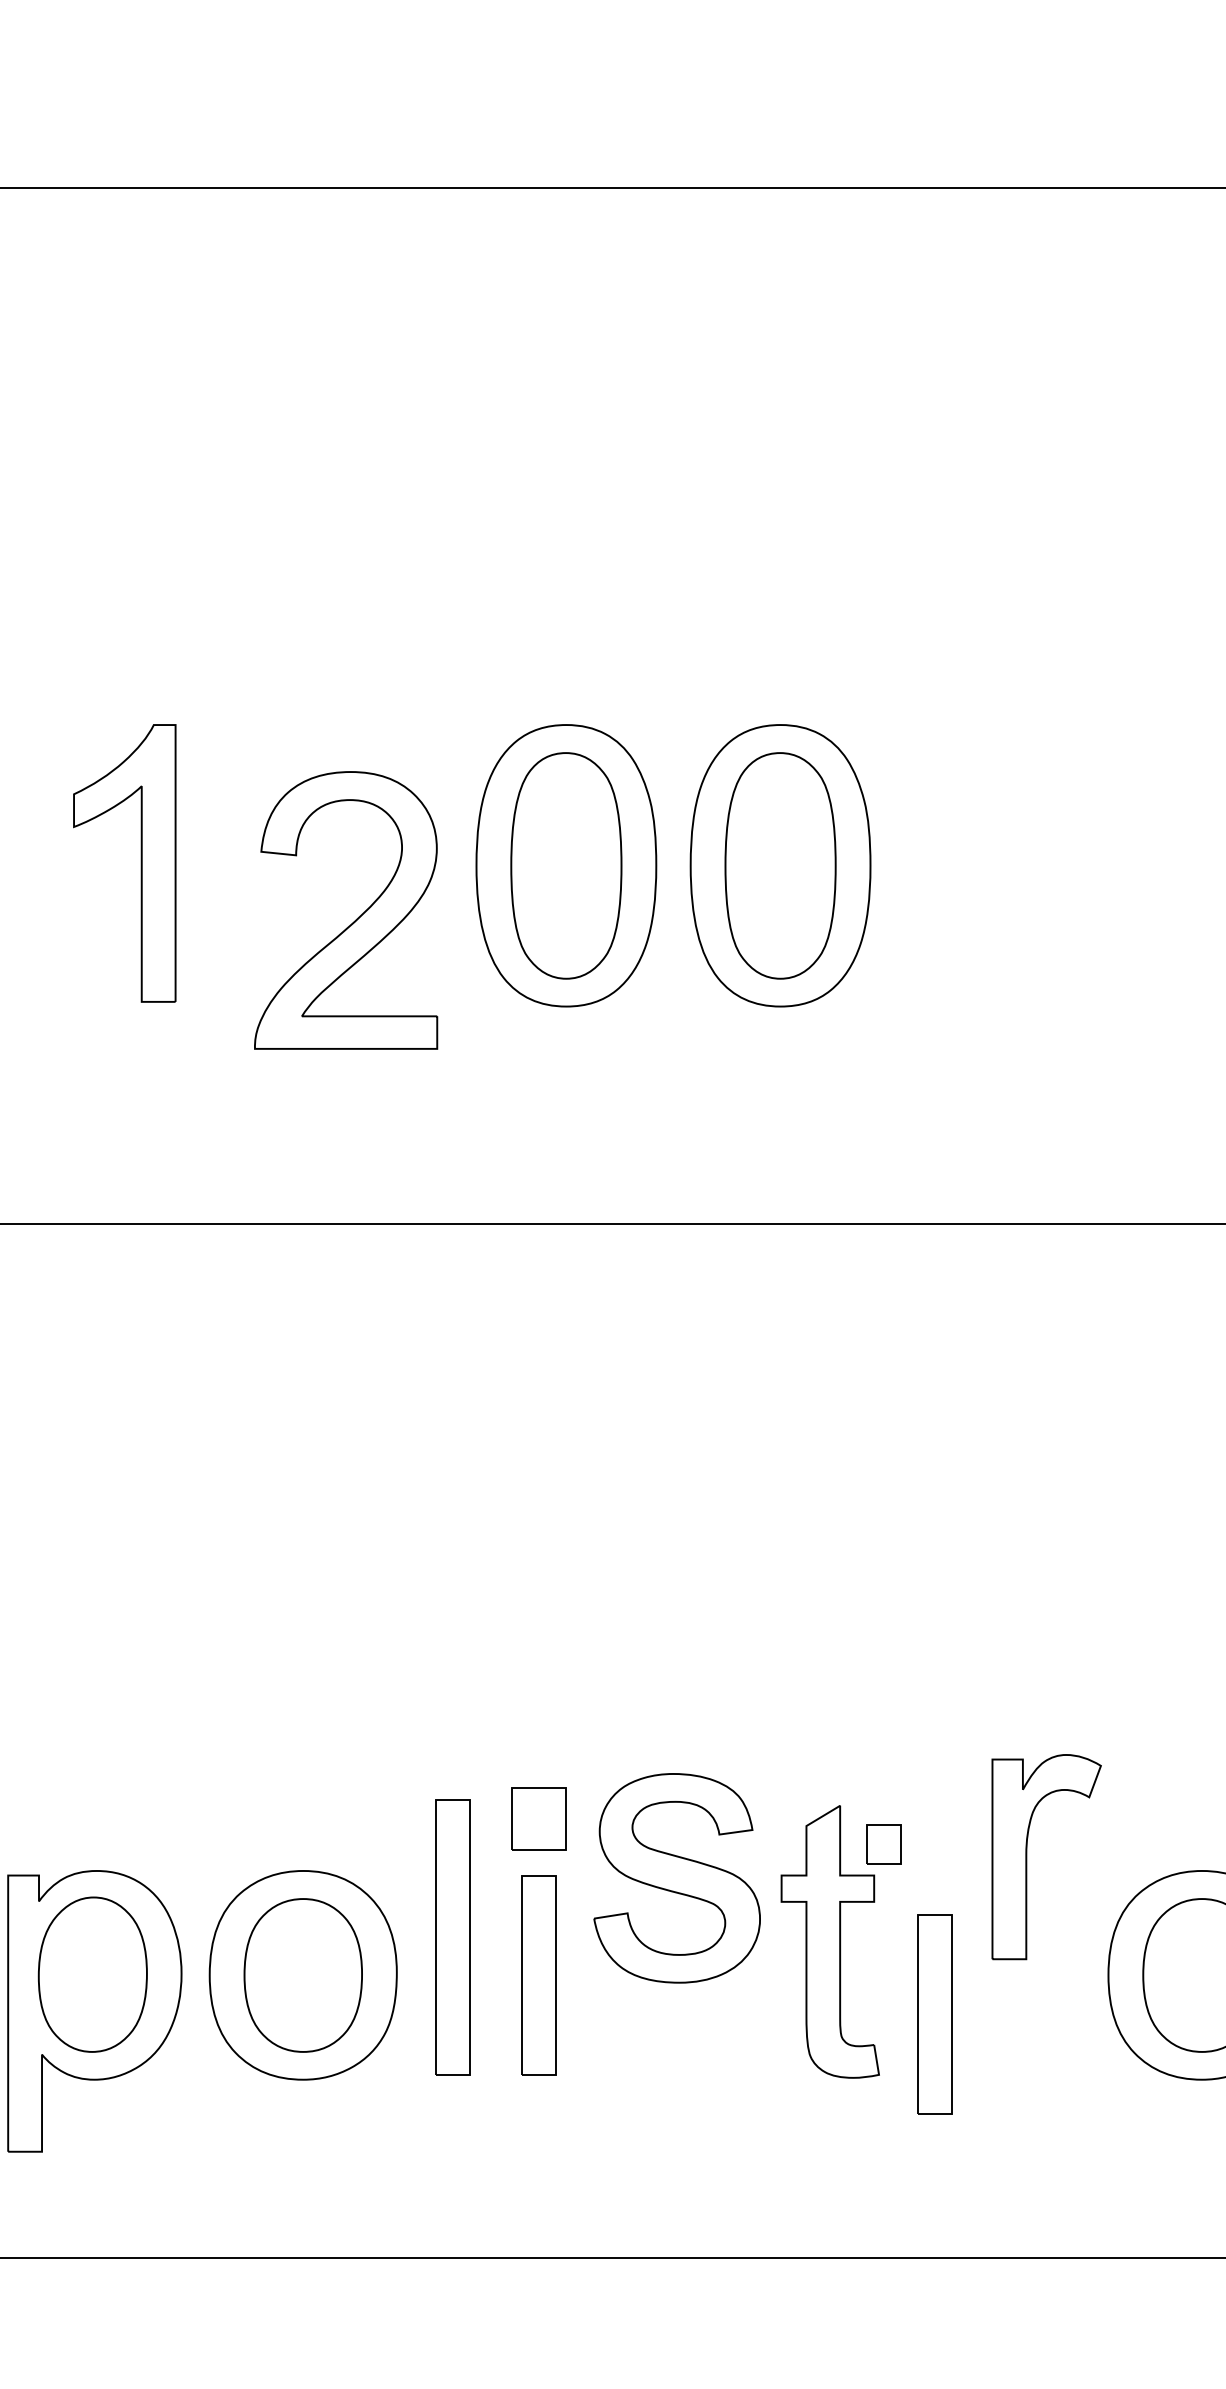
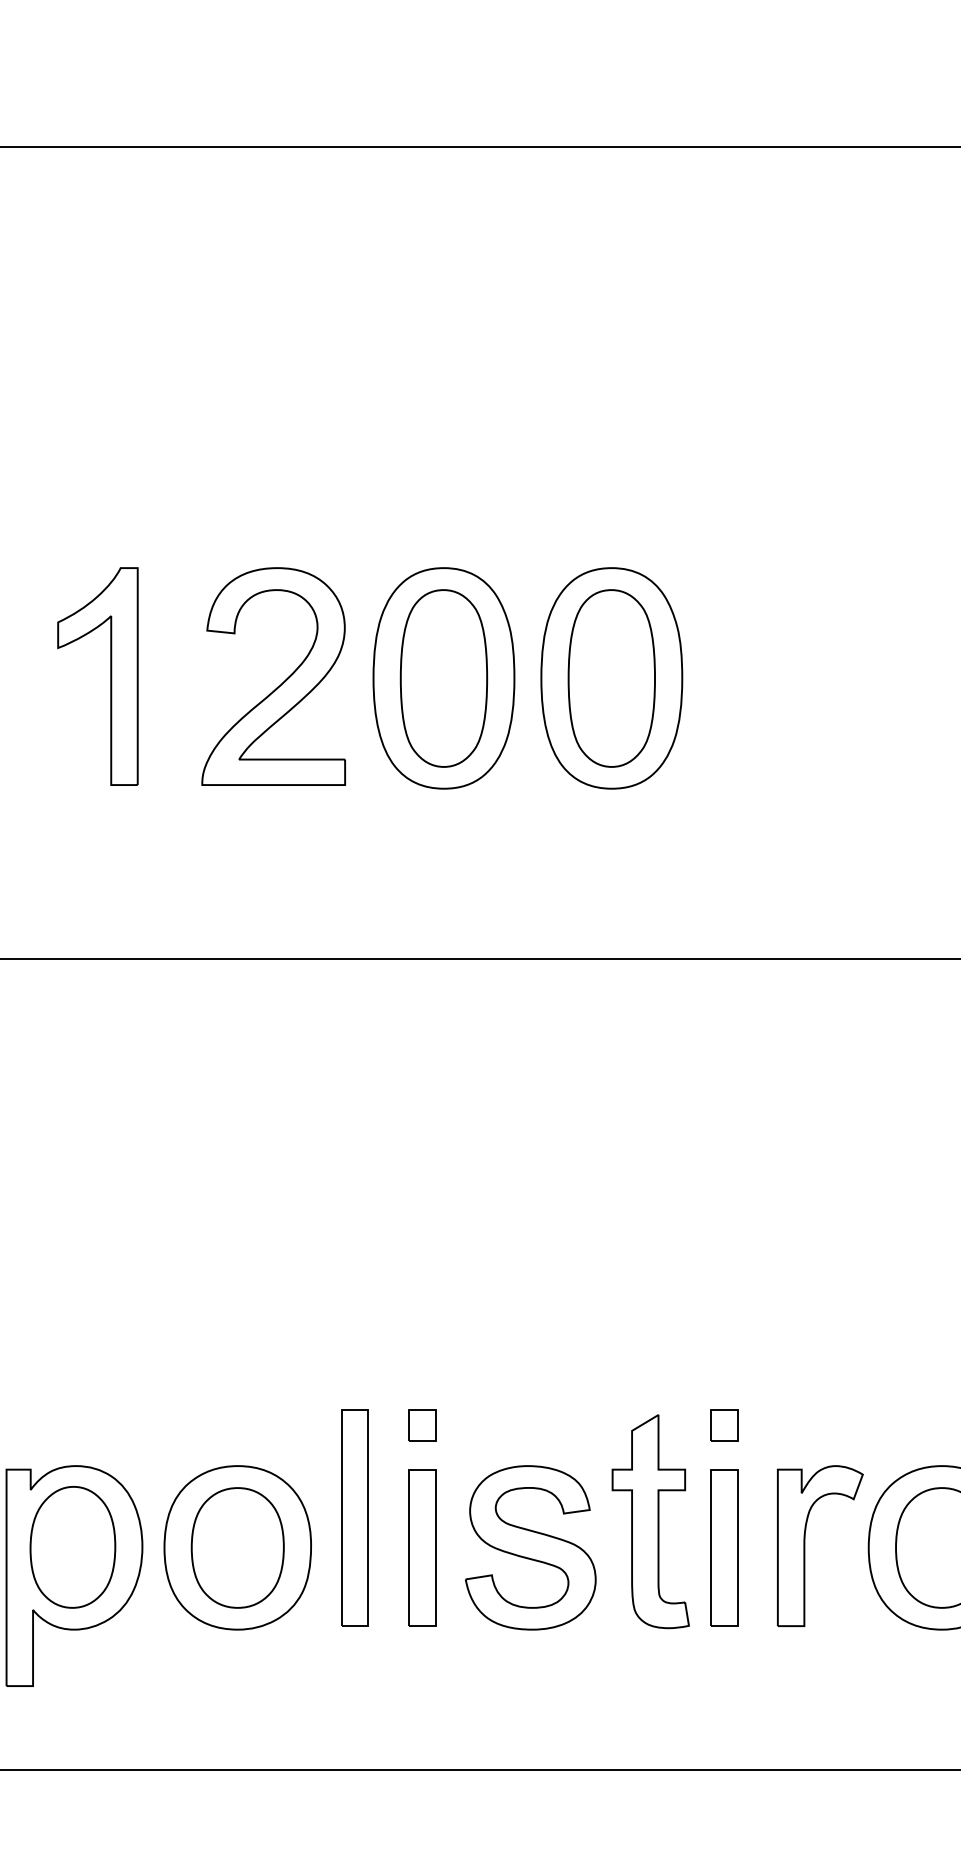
part: (355, 919) -> (281, 683), moved
part: (538, 1819) -> (422, 1425), size x0.62
part: (883, 1844) -> (723, 1425), moved
part: (1027, 1857) -> (805, 1546), moved
part: (676, 1878) -> (530, 1547), moved
part: (934, 2014) -> (723, 1547), moved

